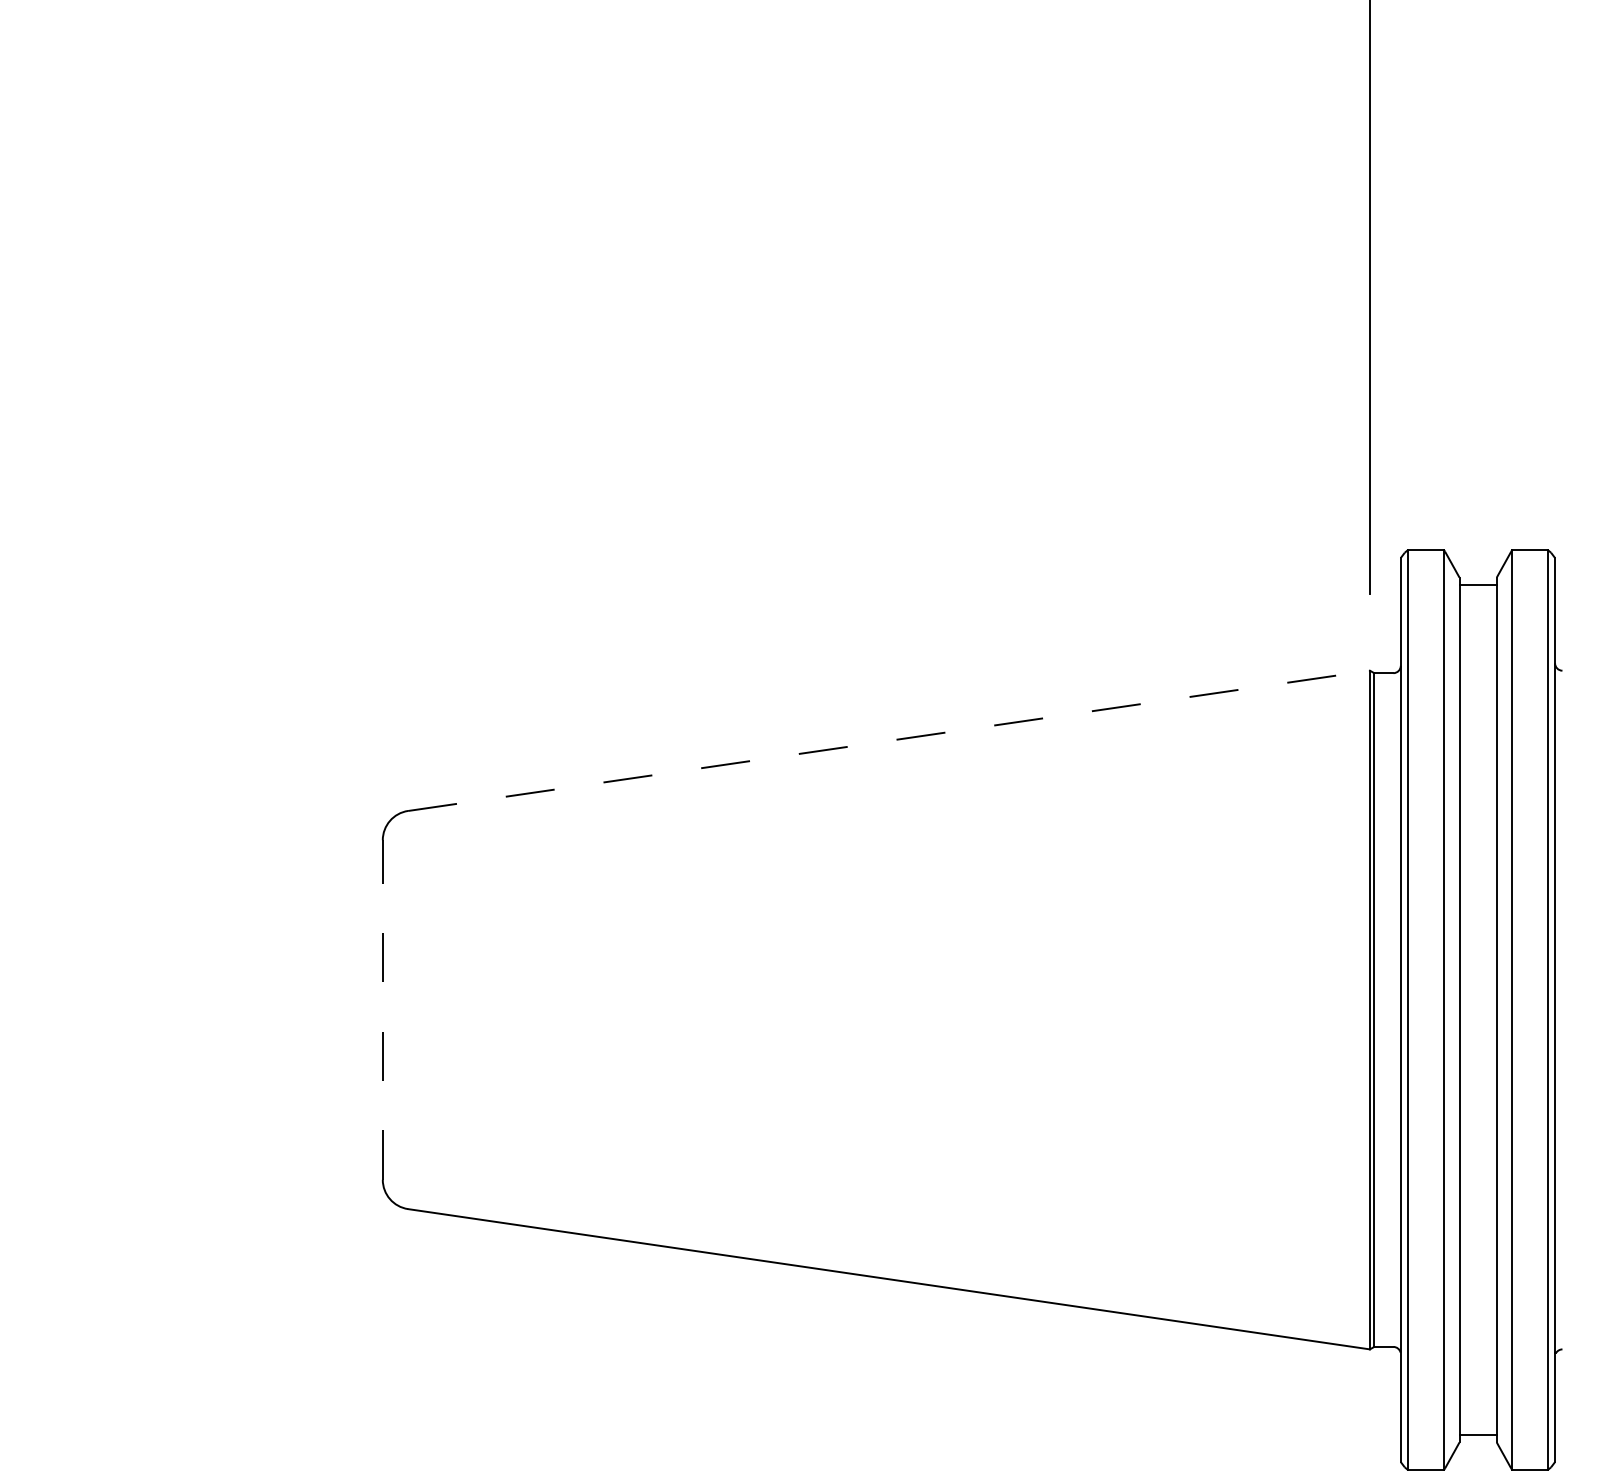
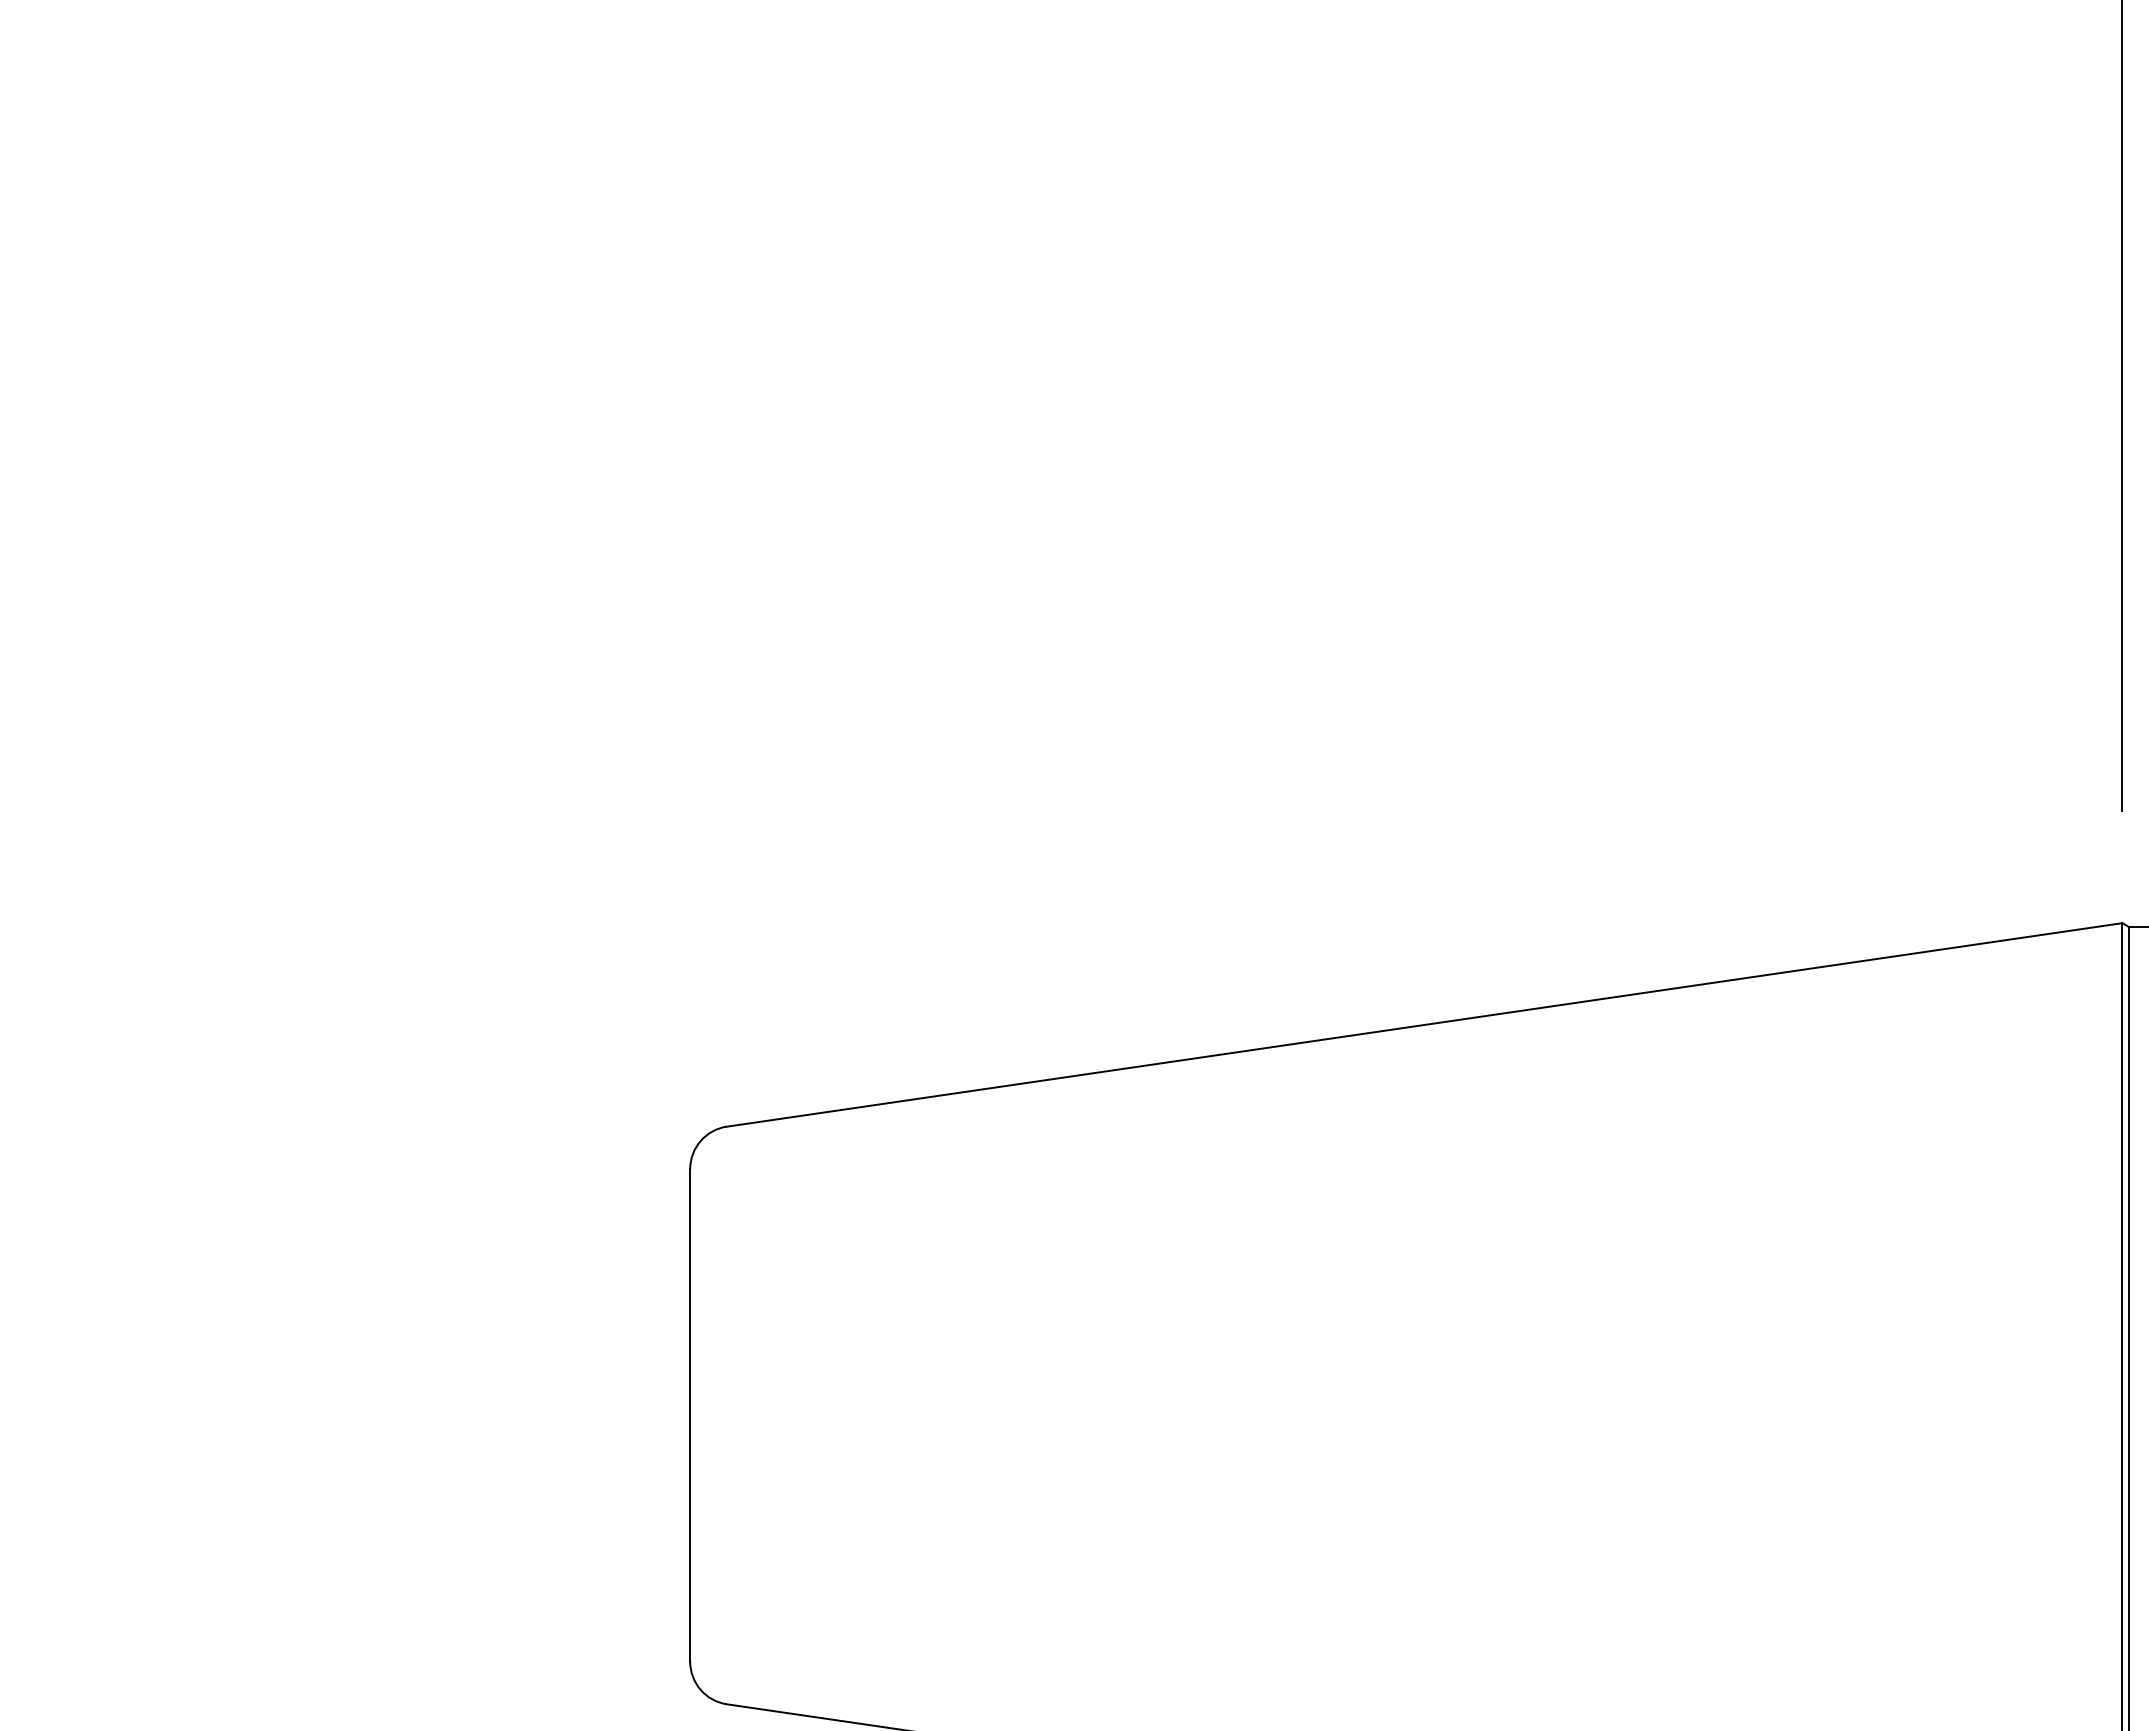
line: (889, 740) -> (1425, 1024), dashed -> solid
line: (382, 1010) -> (689, 1416), dashed -> solid

